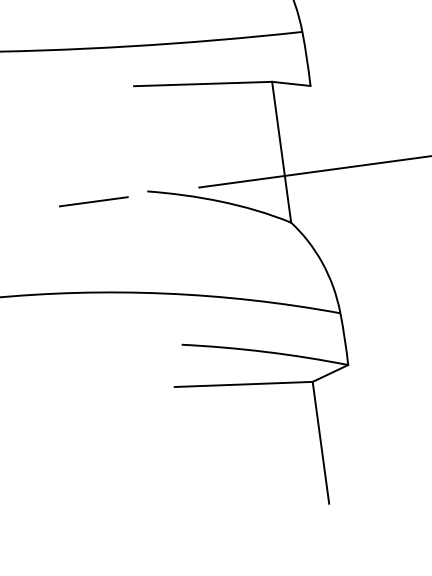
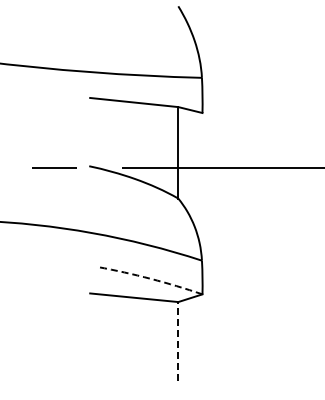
arc: (264, 351) -> (150, 278), solid -> dashed
line: (321, 442) -> (178, 341), solid -> dashed

